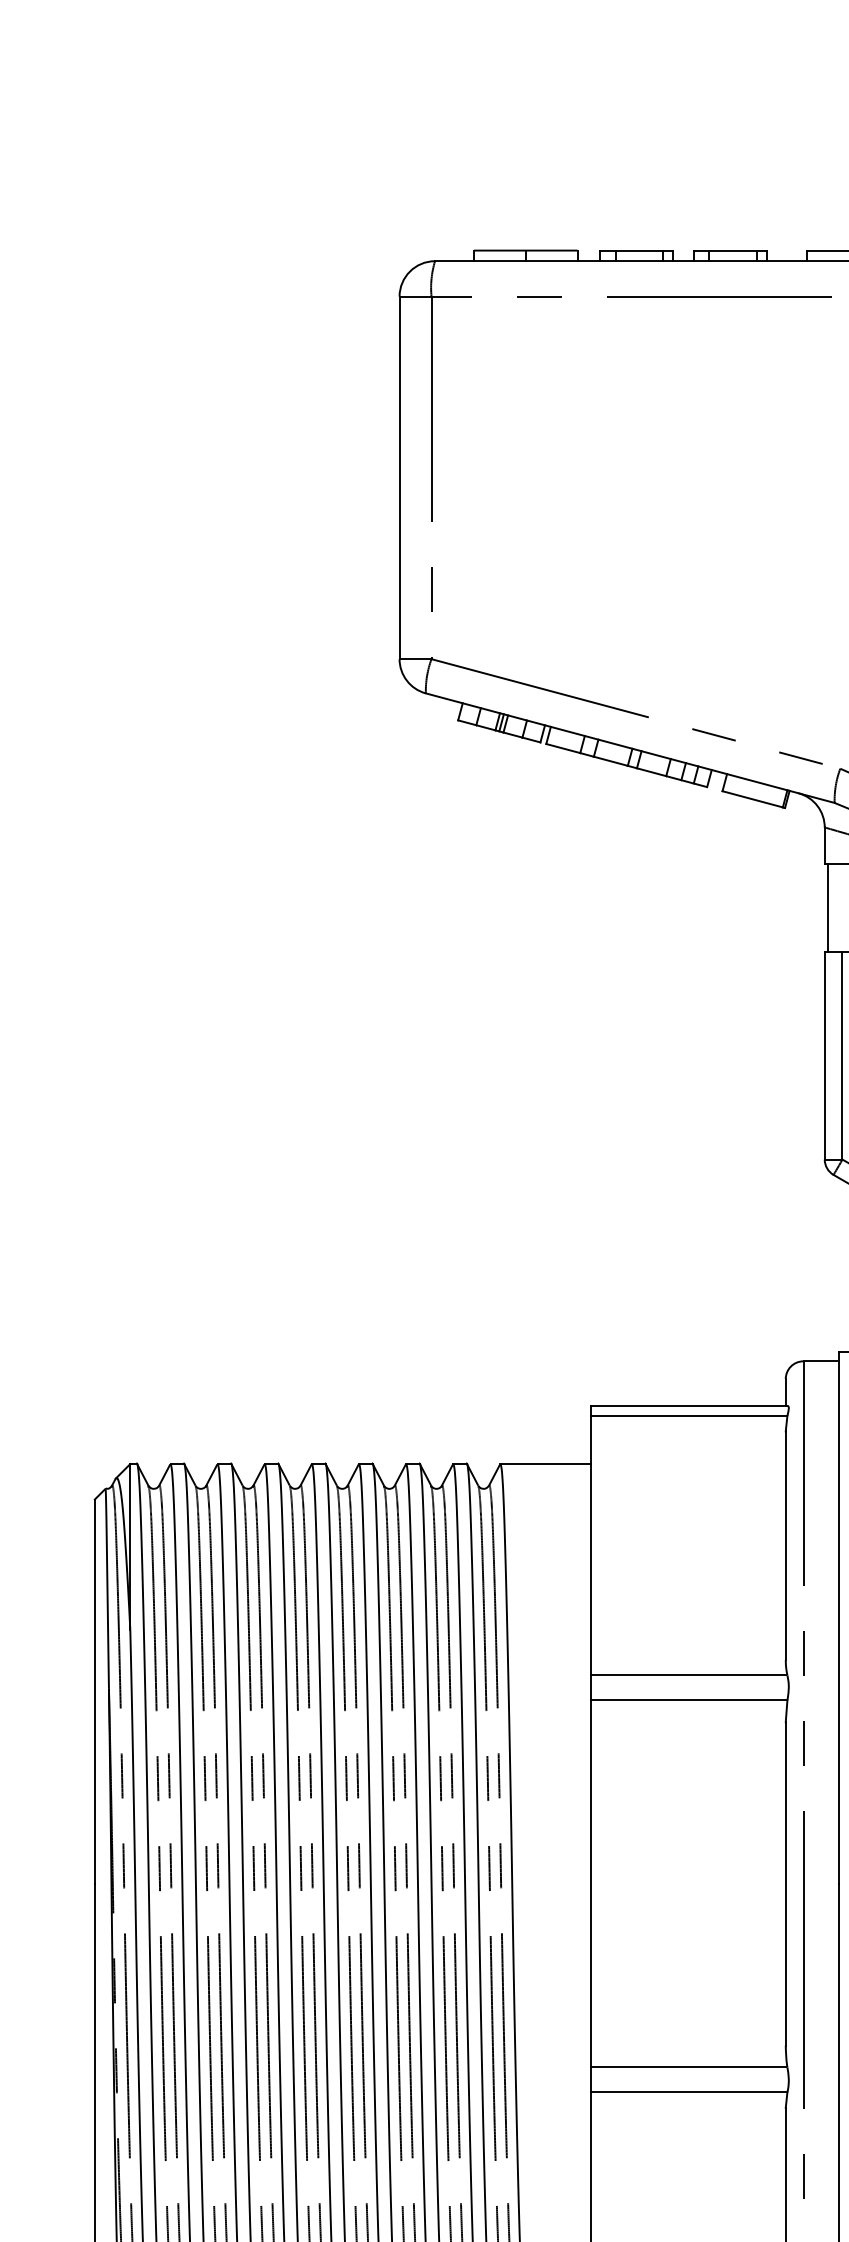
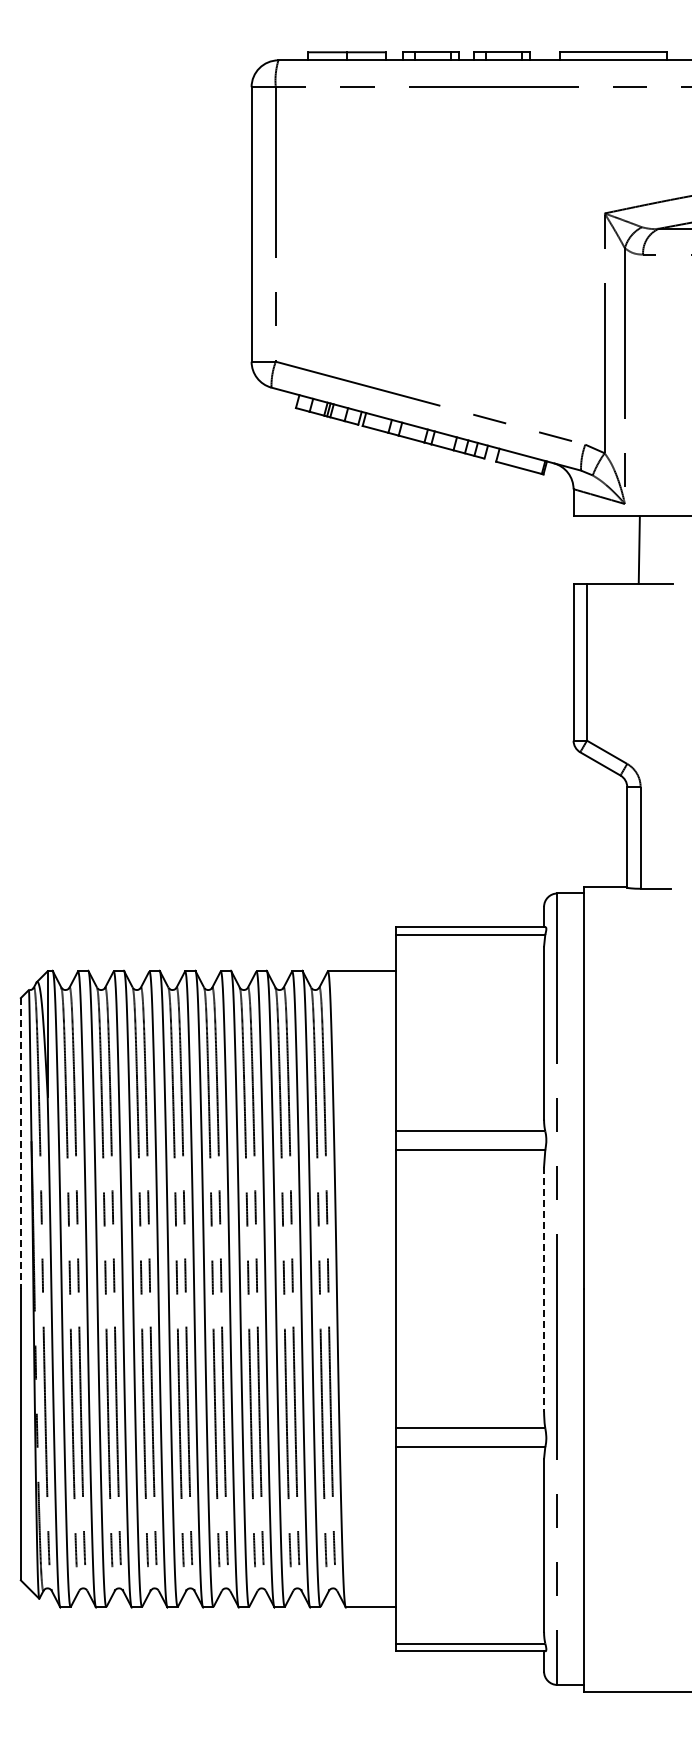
line: (828, 907) -> (576, 549), removed
line: (94, 1691) -> (20, 1143), solid -> dashed
line: (786, 1884) -> (544, 1289), solid -> dashed

